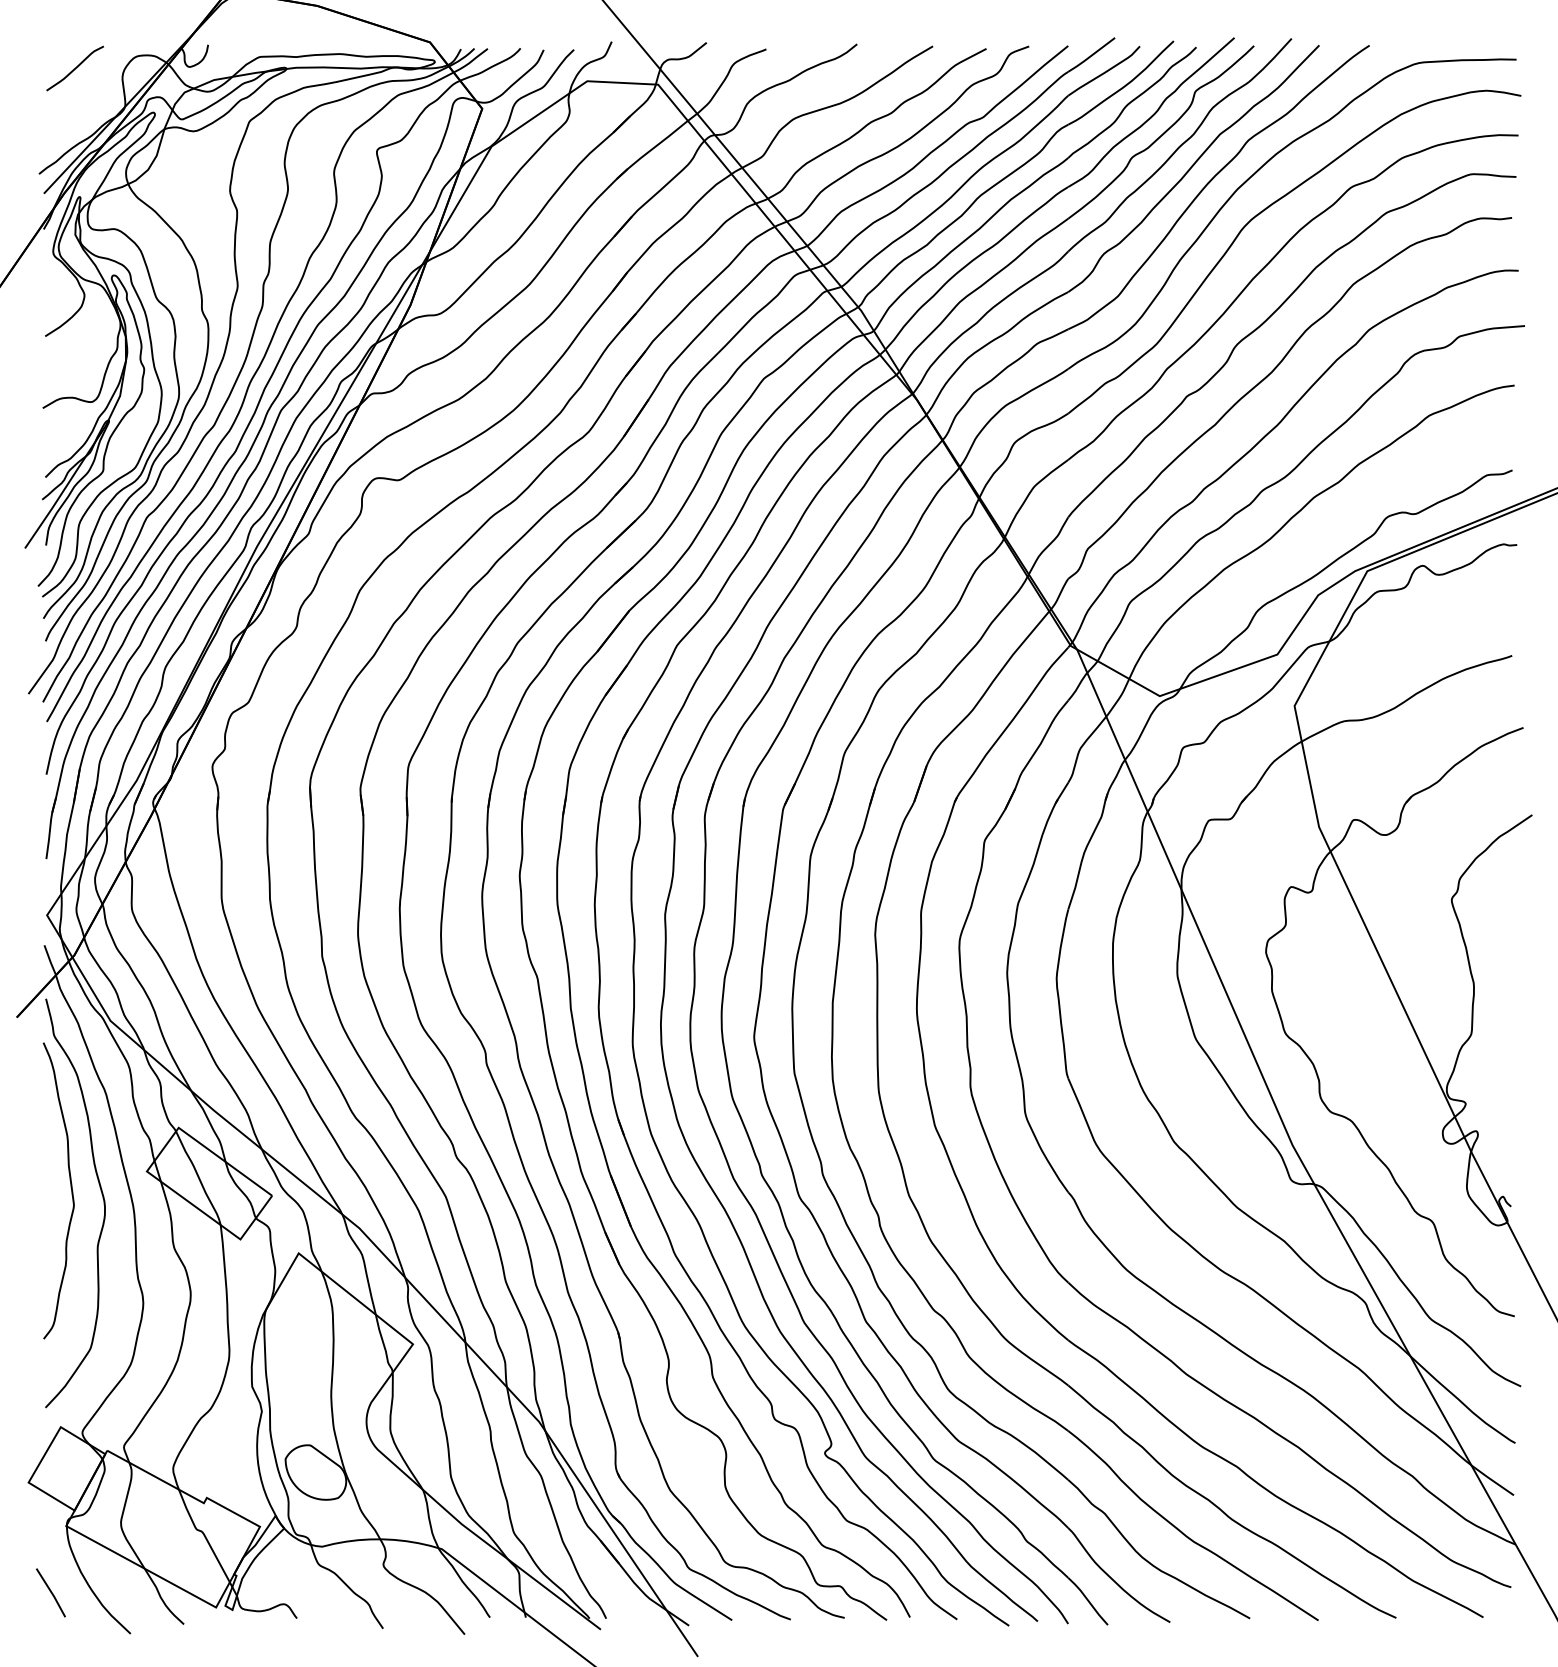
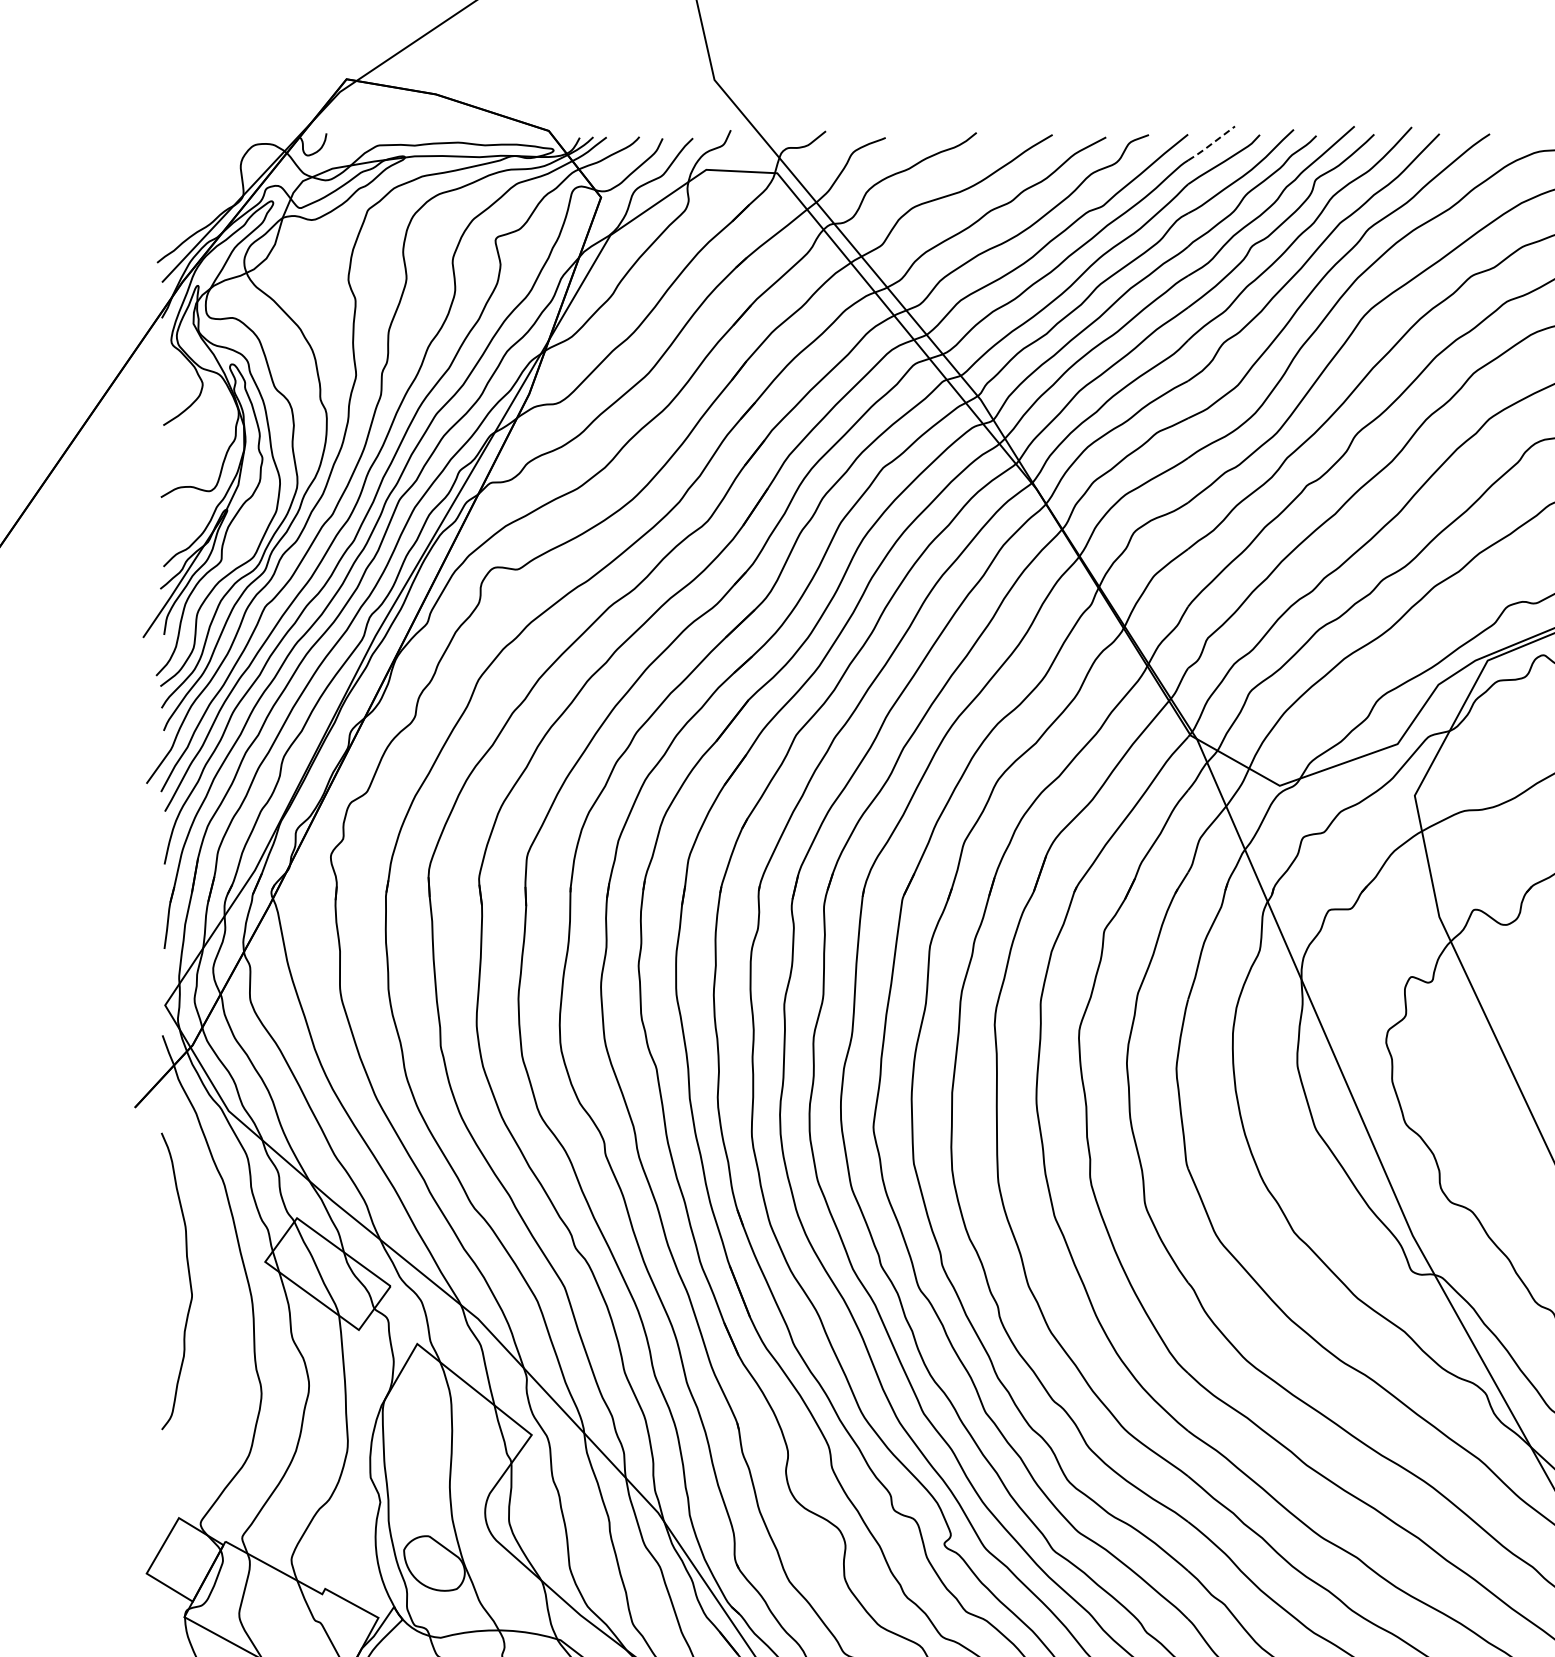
line: (1090, 56) -> (1210, 145), solid -> dashed
curve: (74, 68) -> (192, 157), removed
curve: (102, 1198) -> (220, 1289), removed

